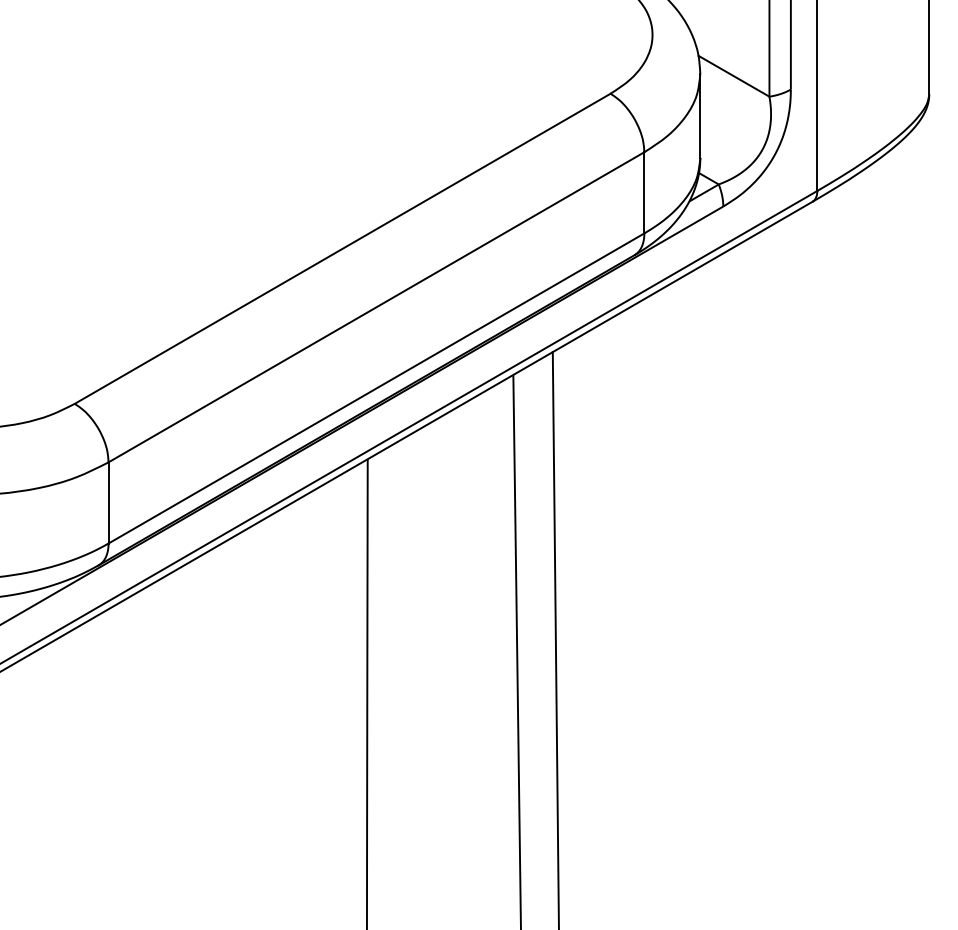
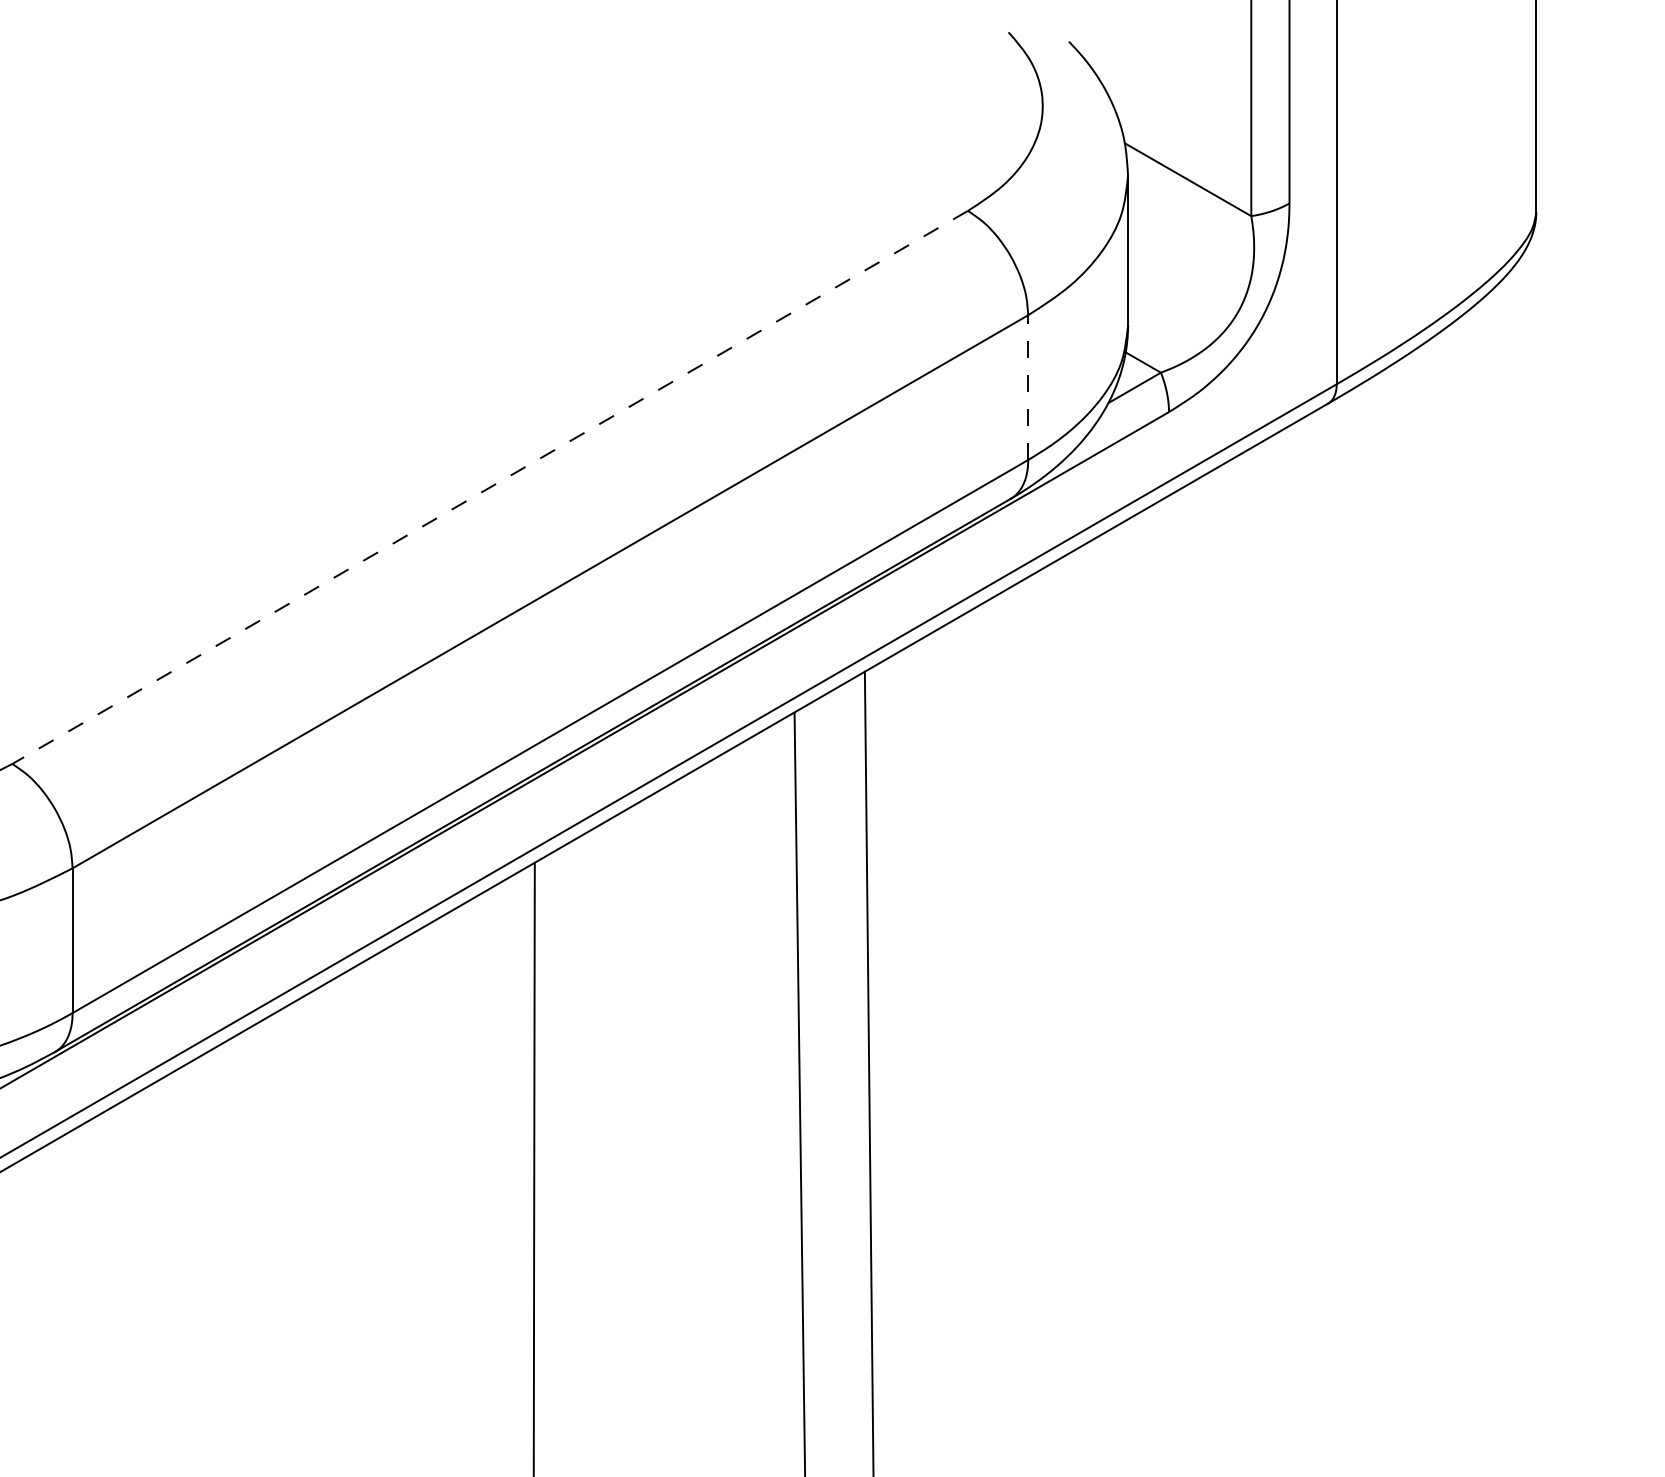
line: (644, 192) -> (1028, 387), solid -> dashed
line: (342, 248) -> (489, 486), solid -> dashed

